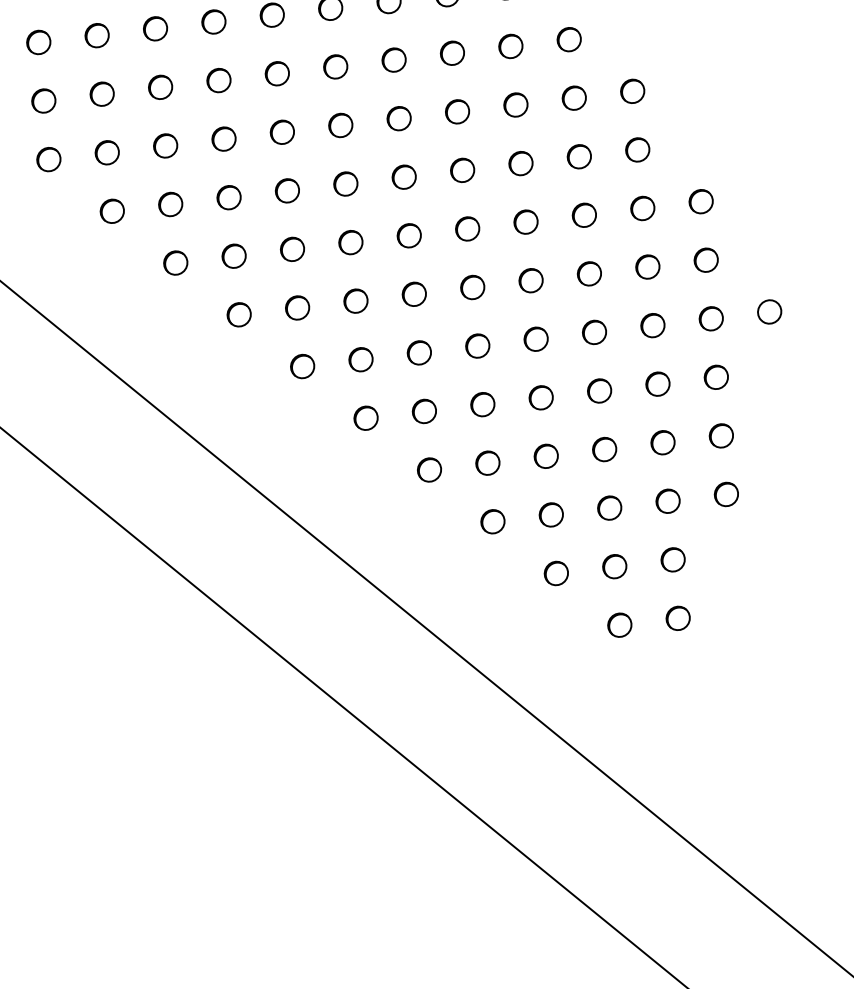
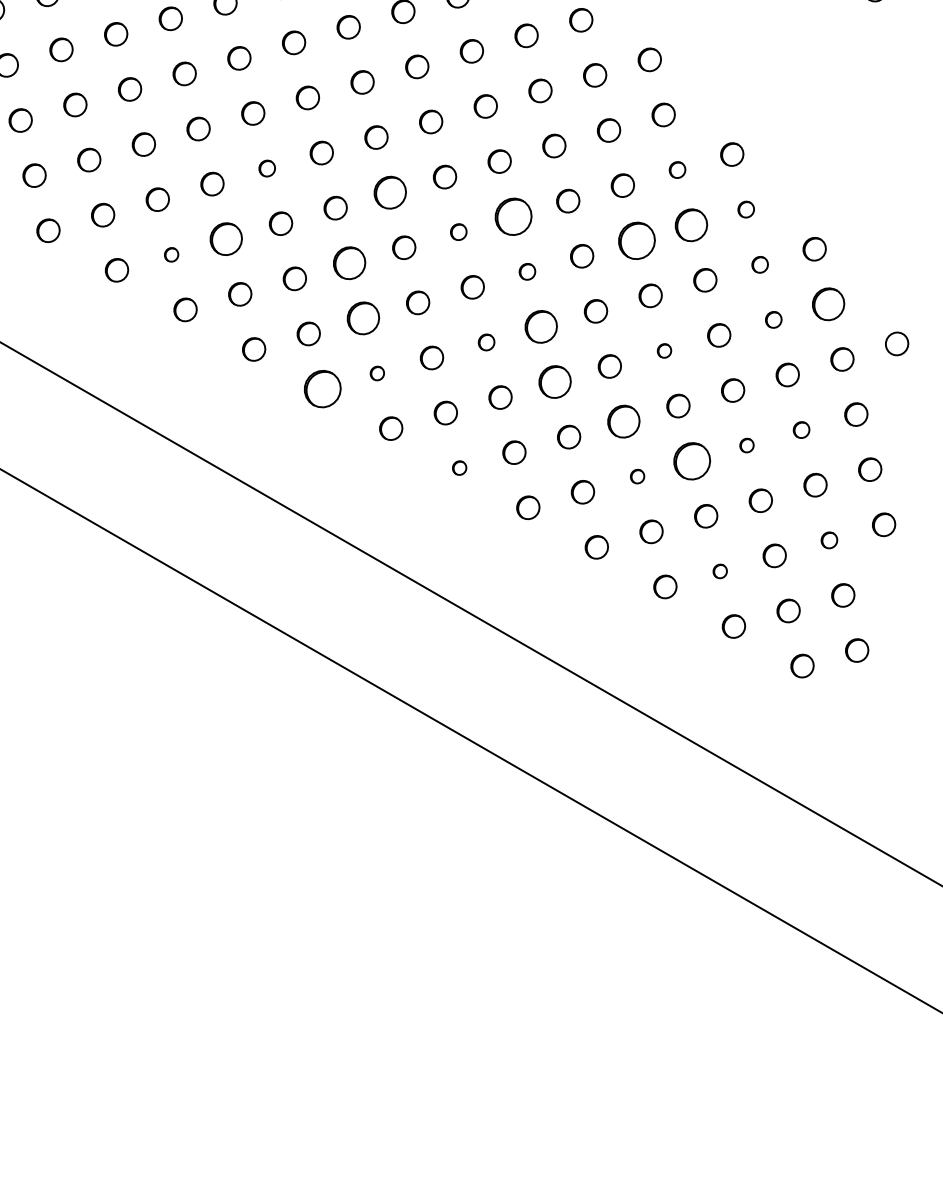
part: (155, 28) -> (267, 168), size x0.7
part: (277, 73) -> (390, 192), size x1.4
part: (102, 94) -> (226, 239), size x1.4
part: (574, 97) -> (677, 169), size x0.7
part: (43, 100) -> (171, 254), size x0.6
part: (399, 118) -> (513, 216), size x1.6
part: (340, 124) -> (458, 231), size x0.7
part: (223, 139) -> (349, 263), size x1.4
part: (638, 149) -> (746, 209), size x0.7
part: (579, 156) -> (691, 224), size x1.4
part: (520, 163) -> (636, 240), size x1.6
part: (404, 176) -> (527, 271), size x0.7
part: (229, 197) -> (363, 318), size x1.4
part: (643, 208) -> (760, 264), size x0.7
part: (409, 235) -> (541, 326), size x1.4
part: (350, 242) -> (486, 342), size x0.7
part: (234, 256) -> (377, 373), size x0.6
part: (706, 260) -> (828, 304), size x1.4
part: (175, 262) -> (322, 388), size x1.6
part: (647, 266) -> (773, 319), size x0.7
part: (531, 280) -> (664, 350), size x0.6
part: (414, 293) -> (555, 381), size x1.4
part: (477, 345) -> (623, 421), size x1.4
part: (302, 365) -> (459, 467), size x0.6
part: (657, 383) -> (801, 429), size x0.7
part: (599, 390) -> (746, 445), size x0.6
part: (541, 397) -> (692, 460), size x1.6
part: (482, 404) -> (637, 476), size x0.6
part: (668, 501) -> (829, 540), size x0.7
part: (551, 515) -> (720, 571), size x0.6

